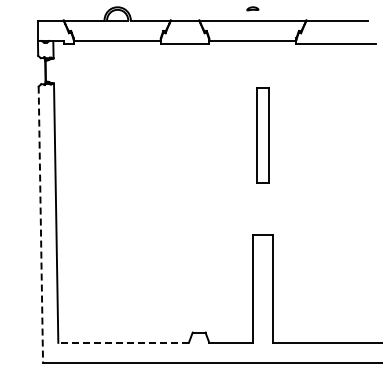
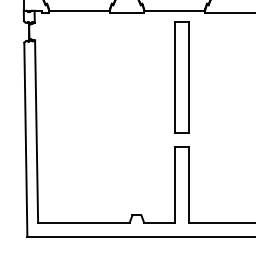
part: (262, 135) -> (181, 77), size x1.67
line: (40, 225) -> (25, 140), dashed -> solid
line: (123, 342) -> (83, 222), dashed -> solid

